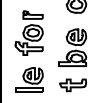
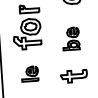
part: (72, 47) -> (70, 38), size x0.6
part: (29, 79) -> (30, 73), size x0.6

